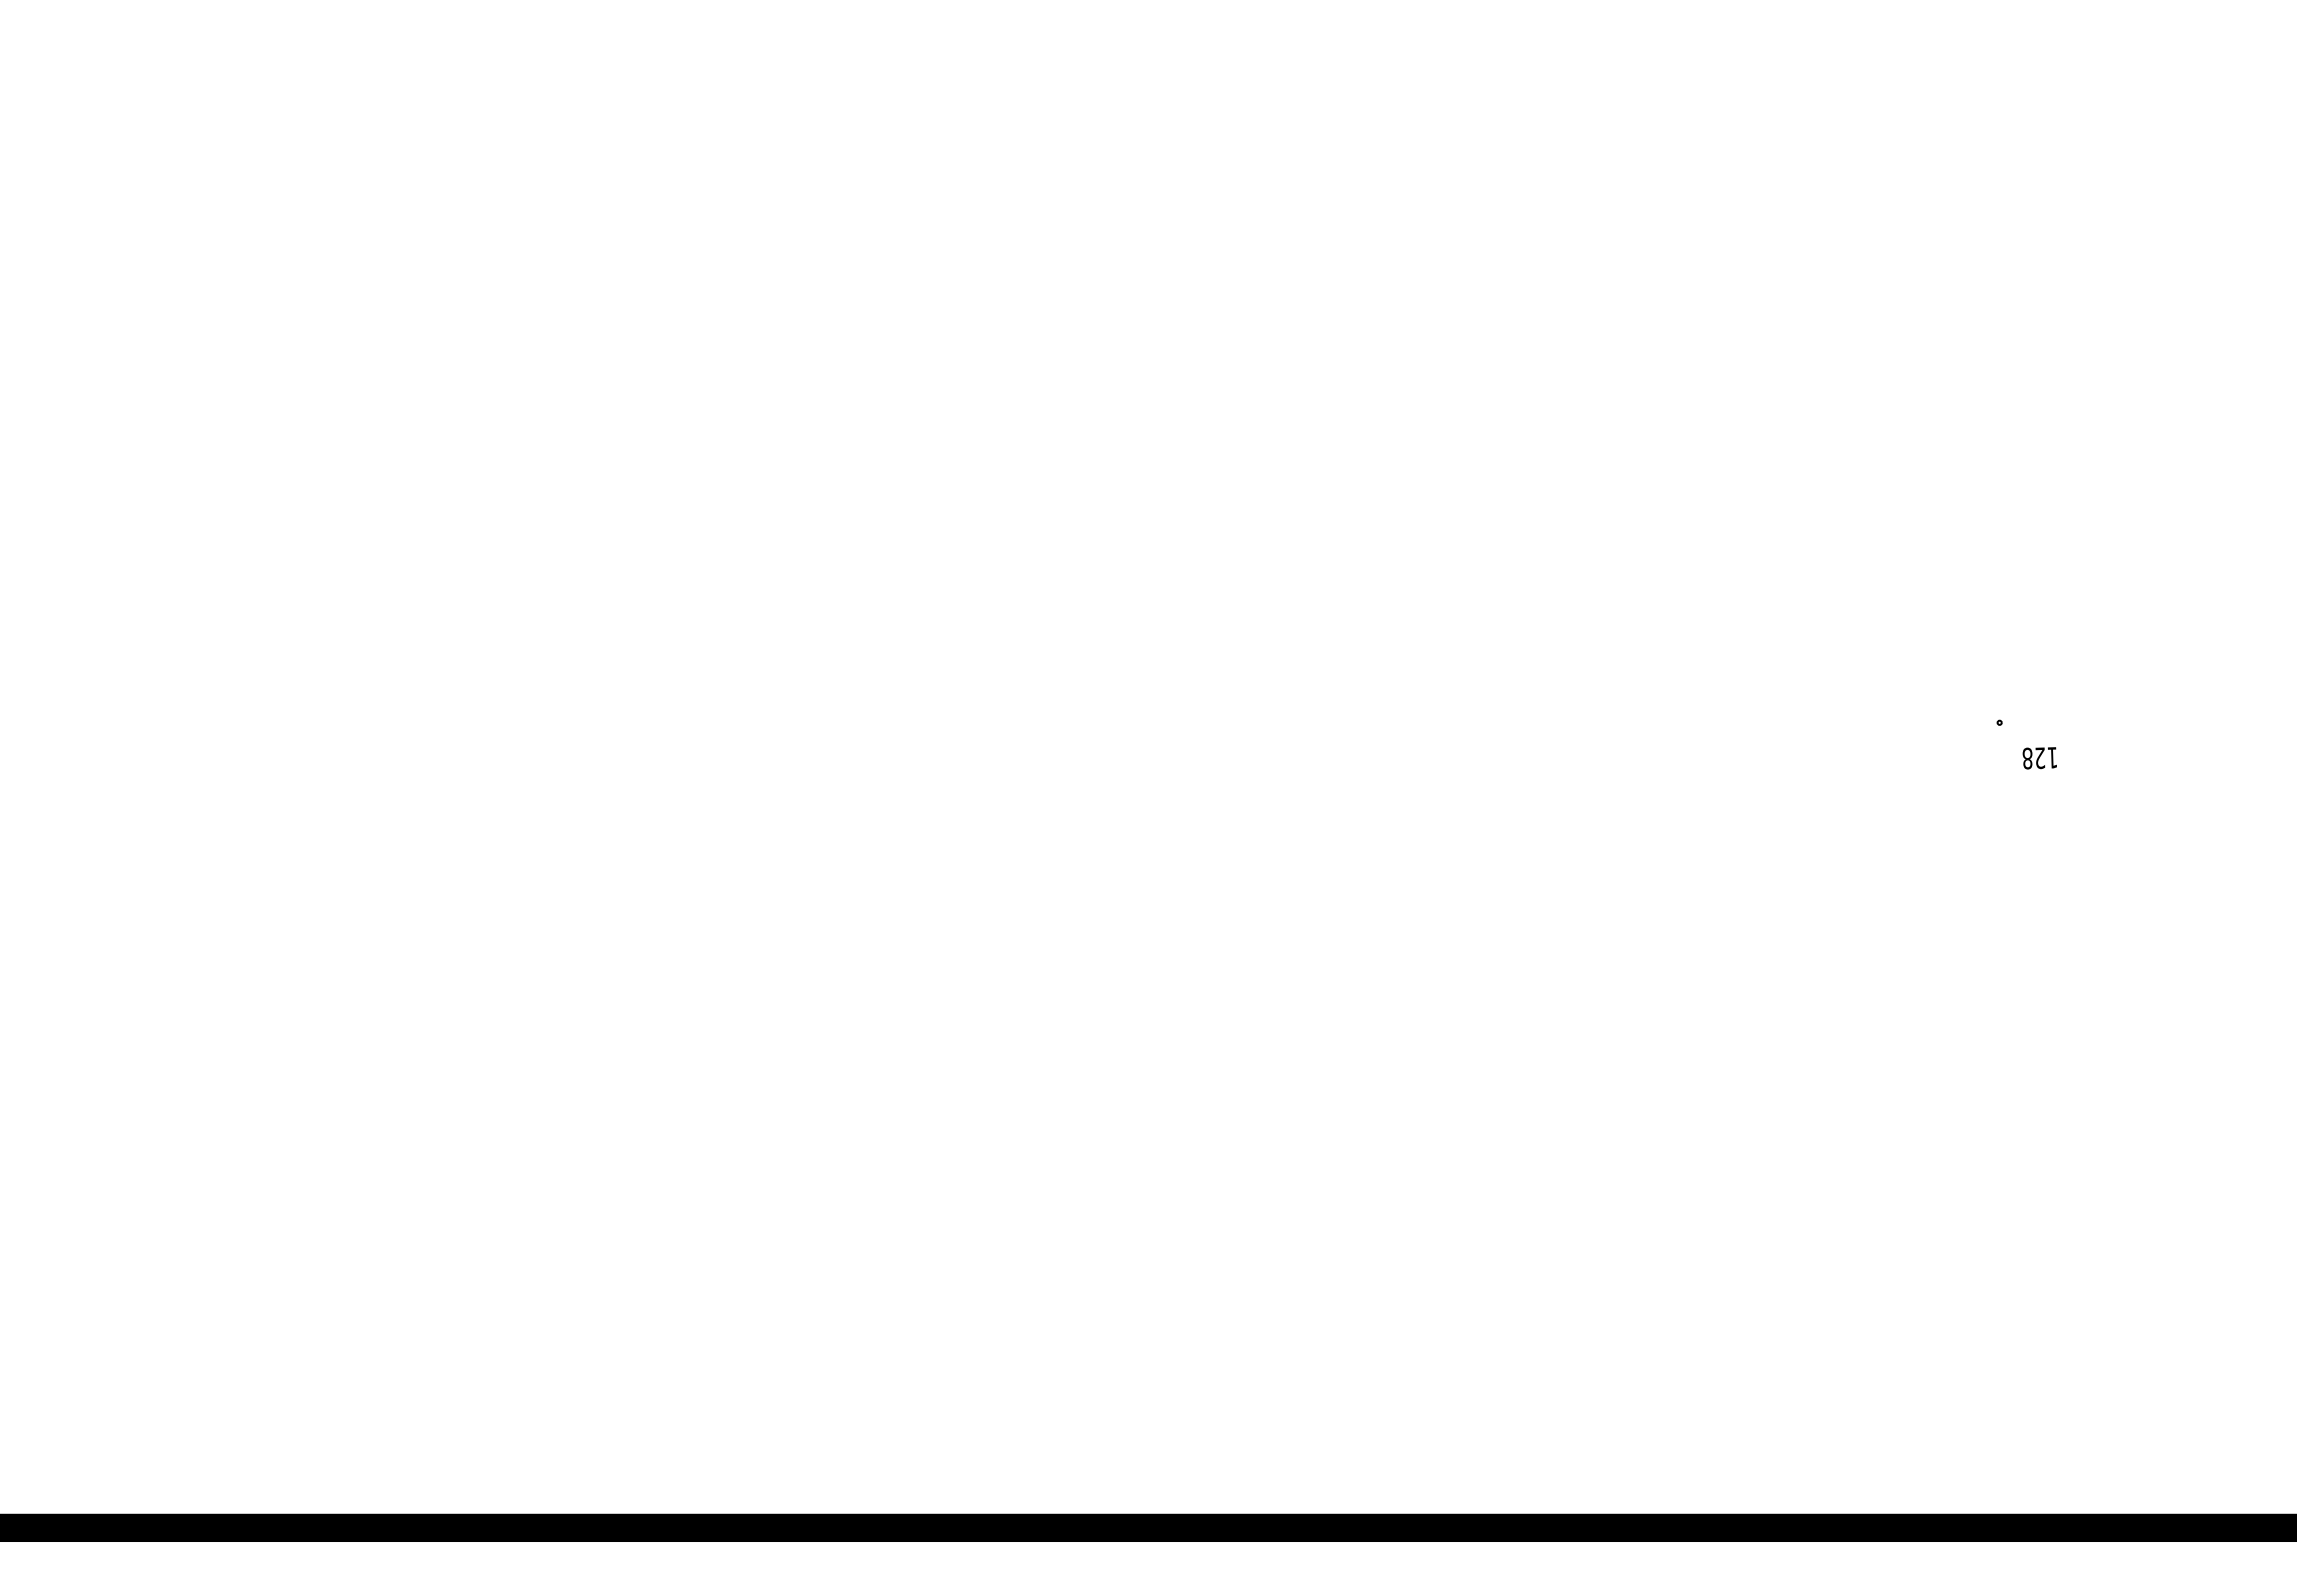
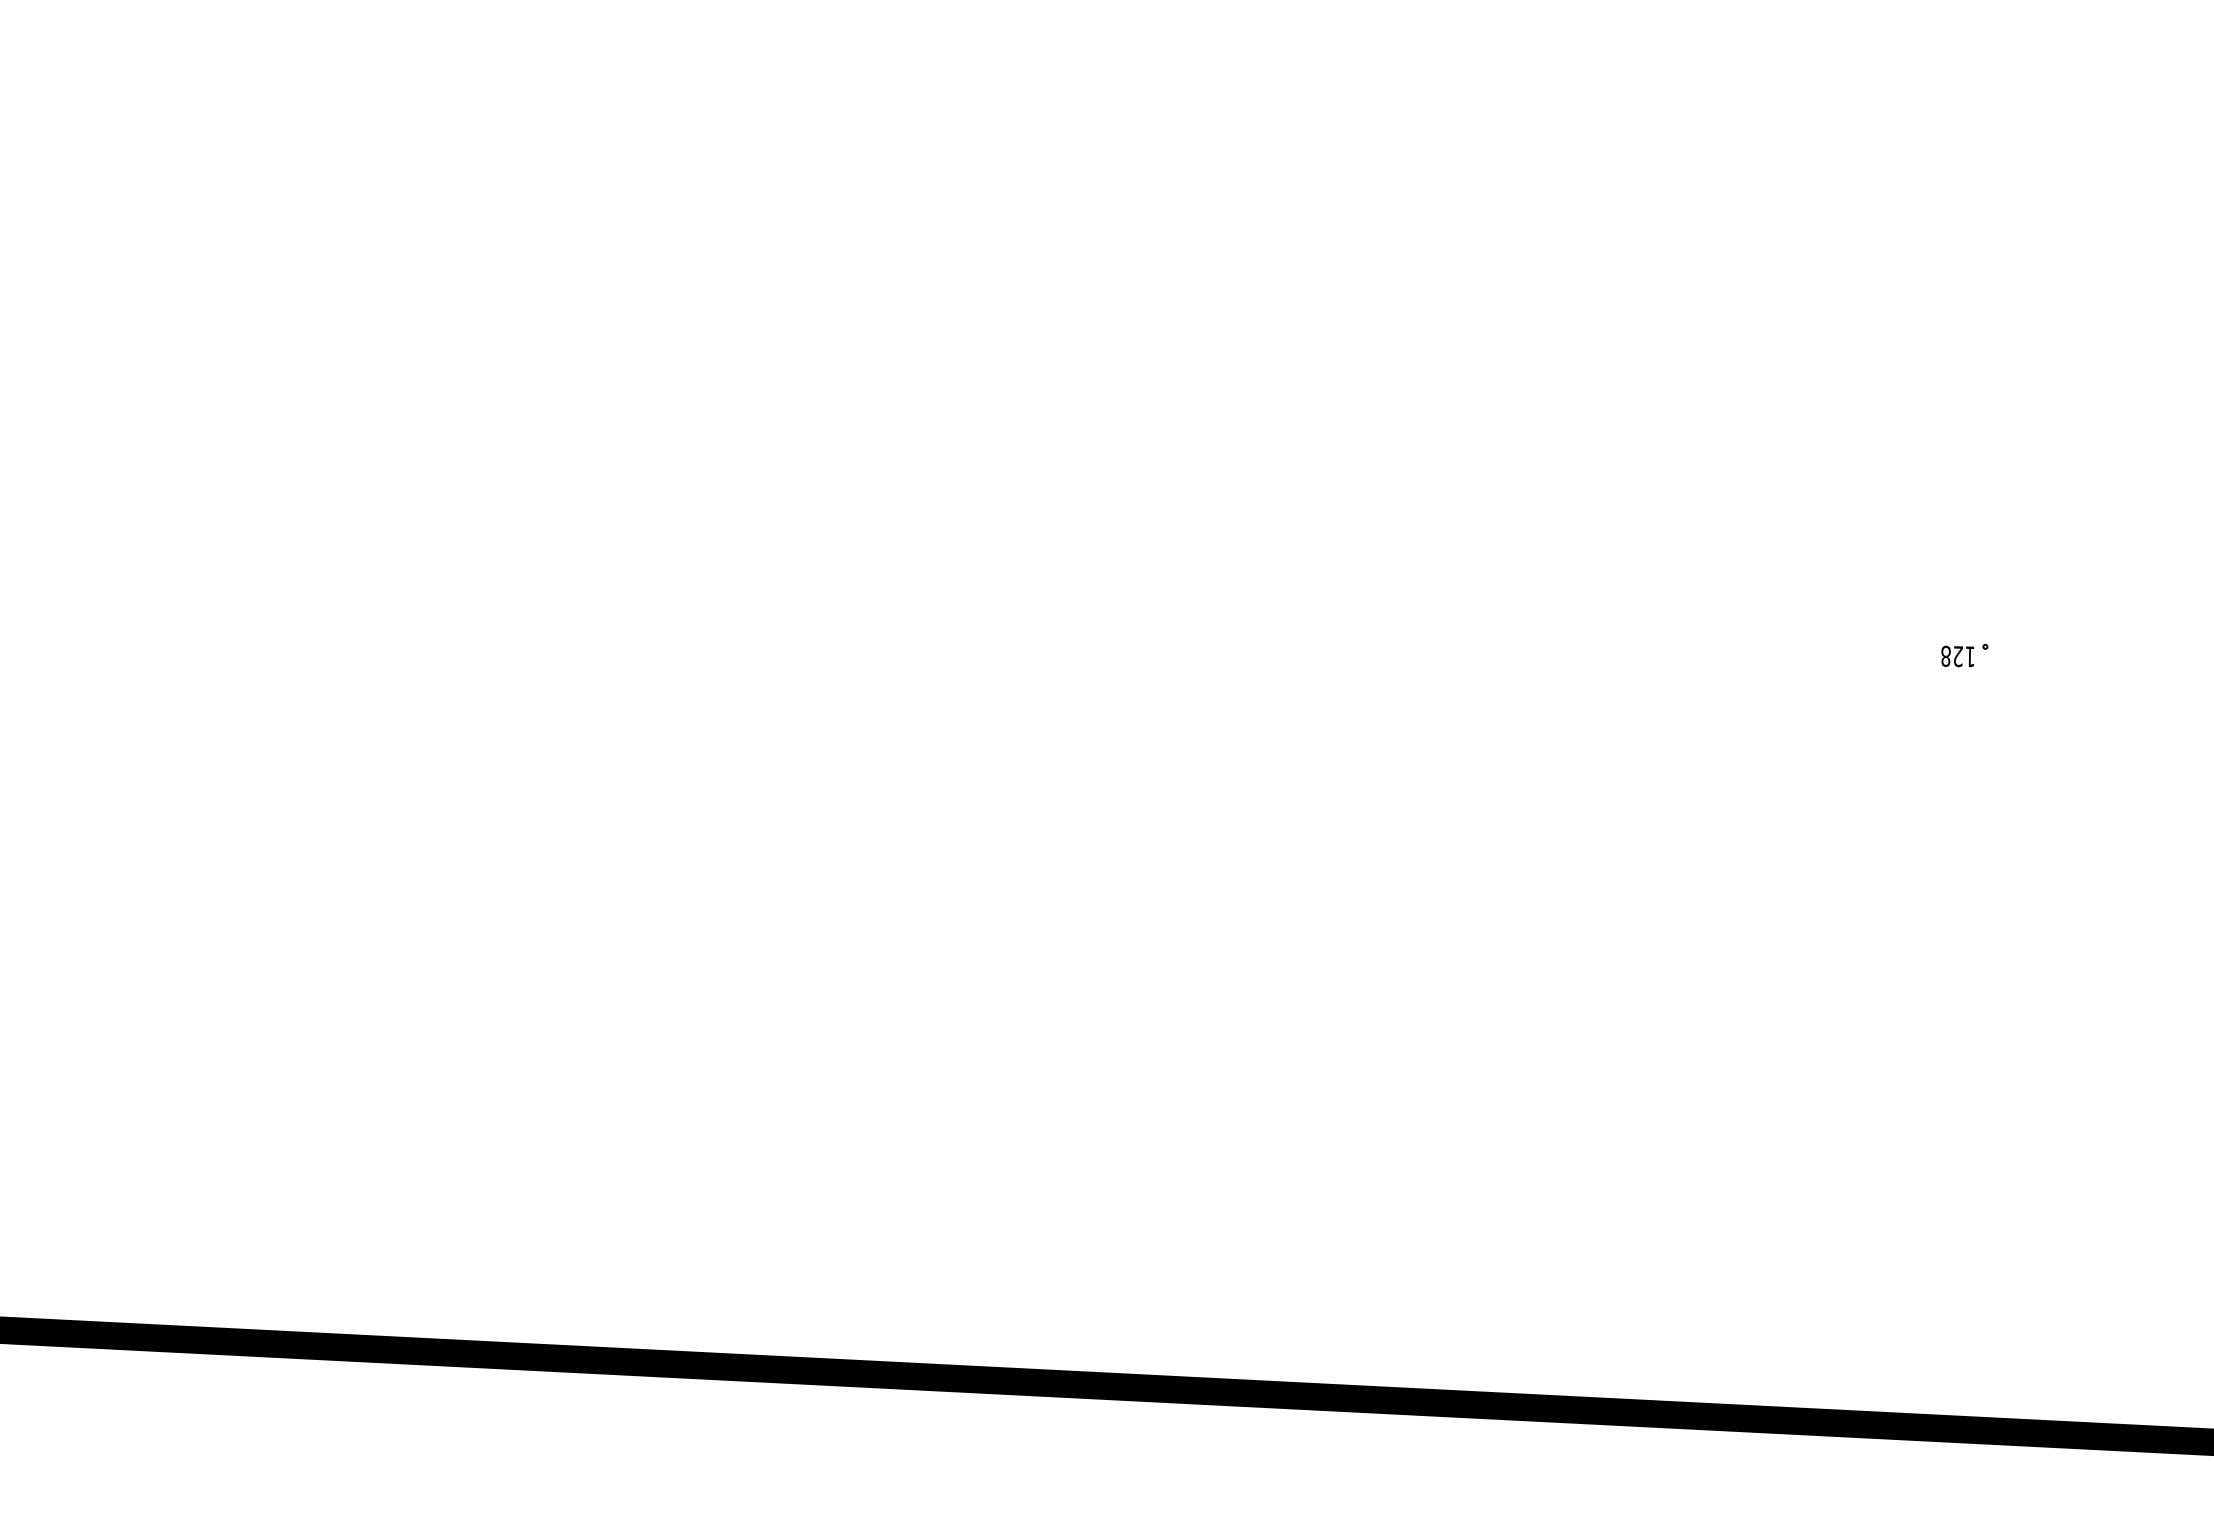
text: (2039, 758) -> (1957, 656), moved

